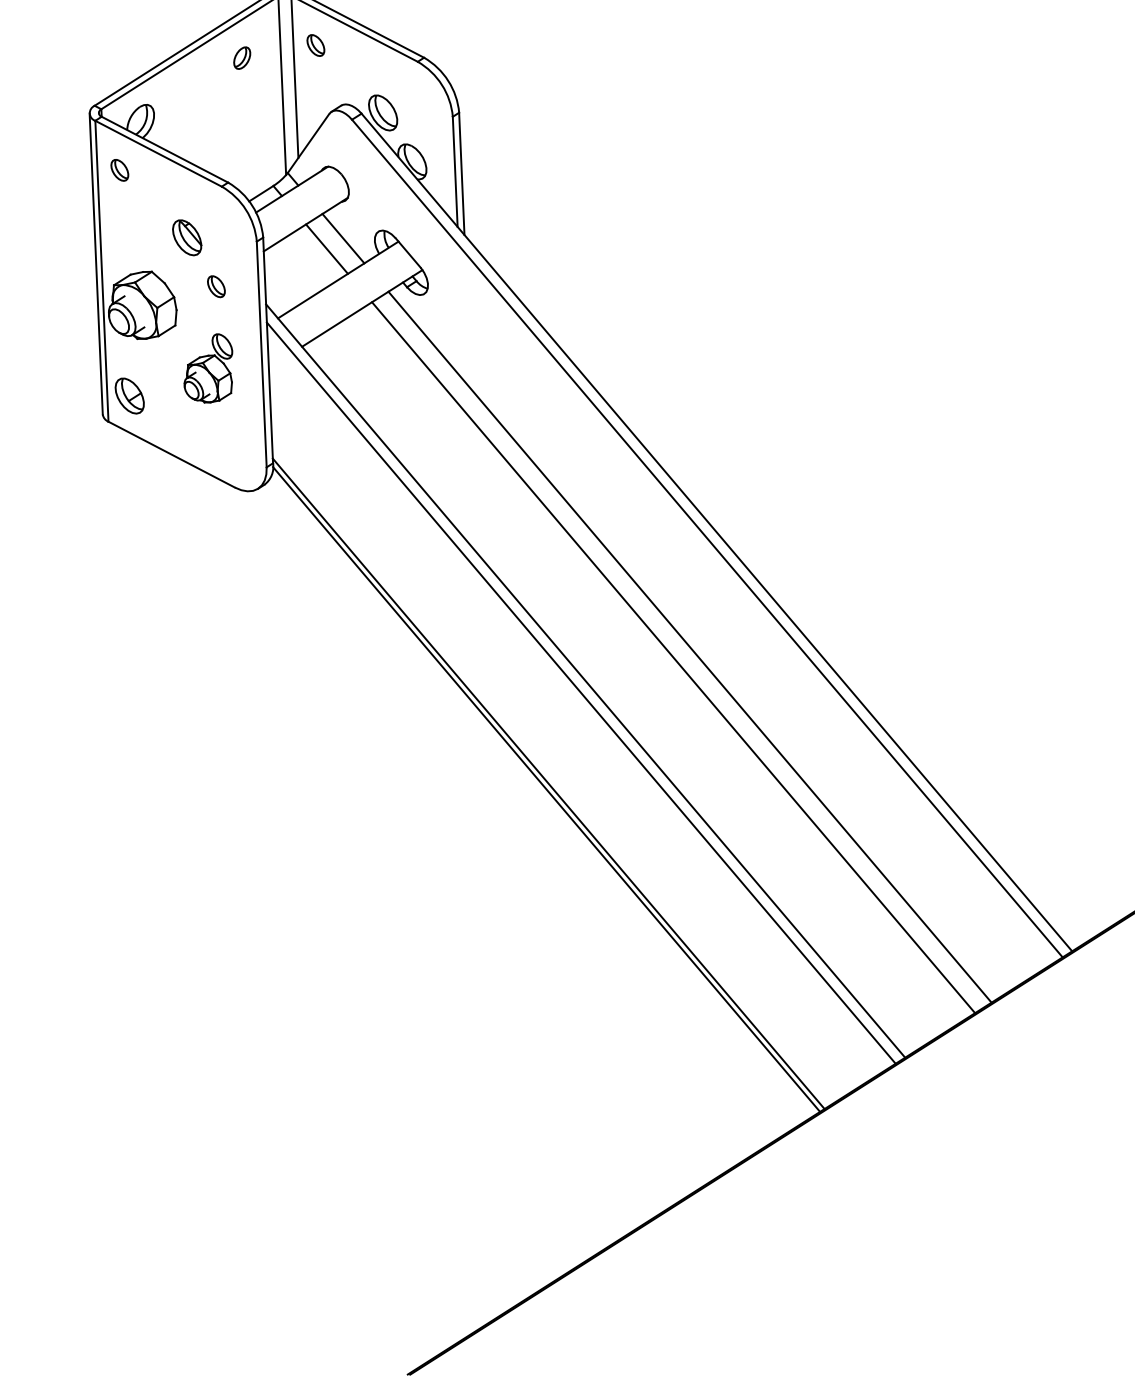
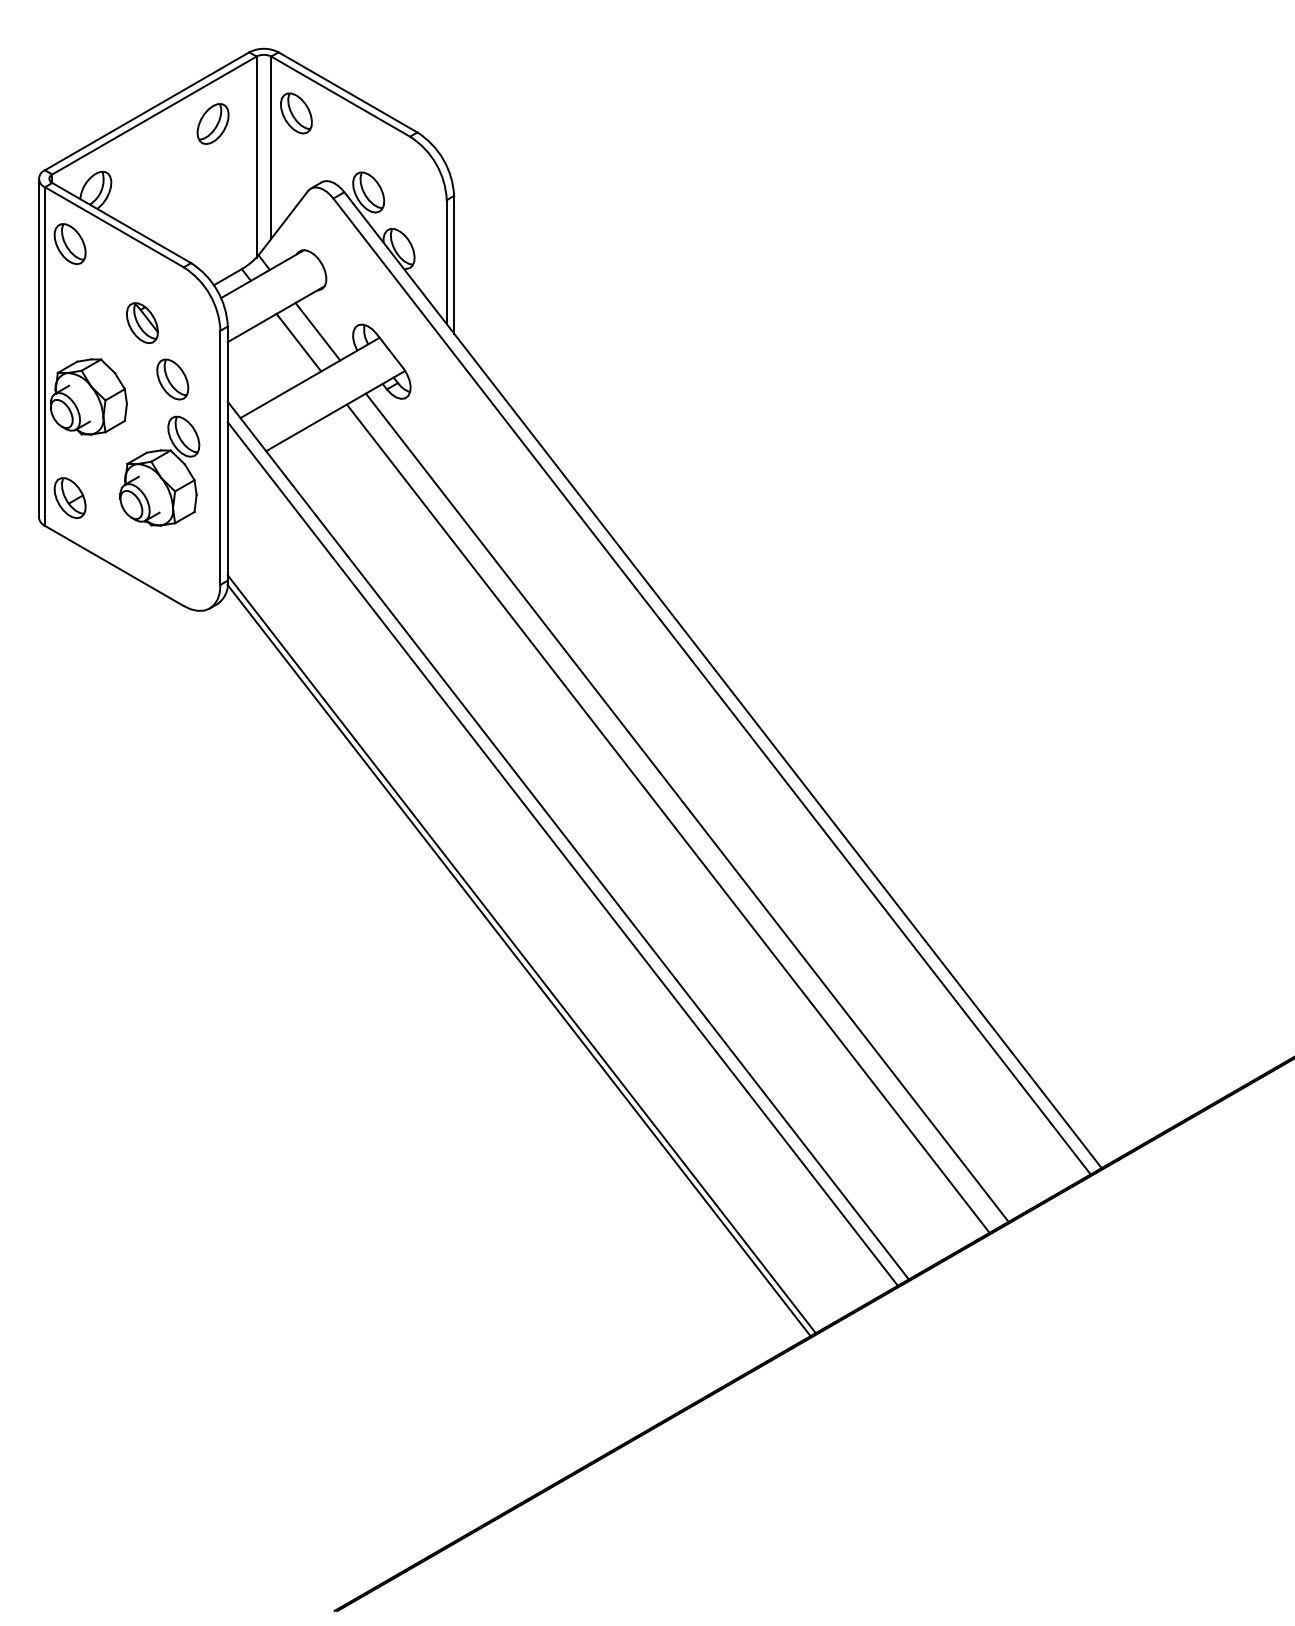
part: (315, 45) -> (296, 113), size x1.67
part: (241, 57) -> (212, 123), size x1.67
part: (119, 169) -> (69, 243), size x1.67
part: (216, 286) -> (172, 379), size x1.67
part: (208, 368) -> (159, 470), size x1.43

